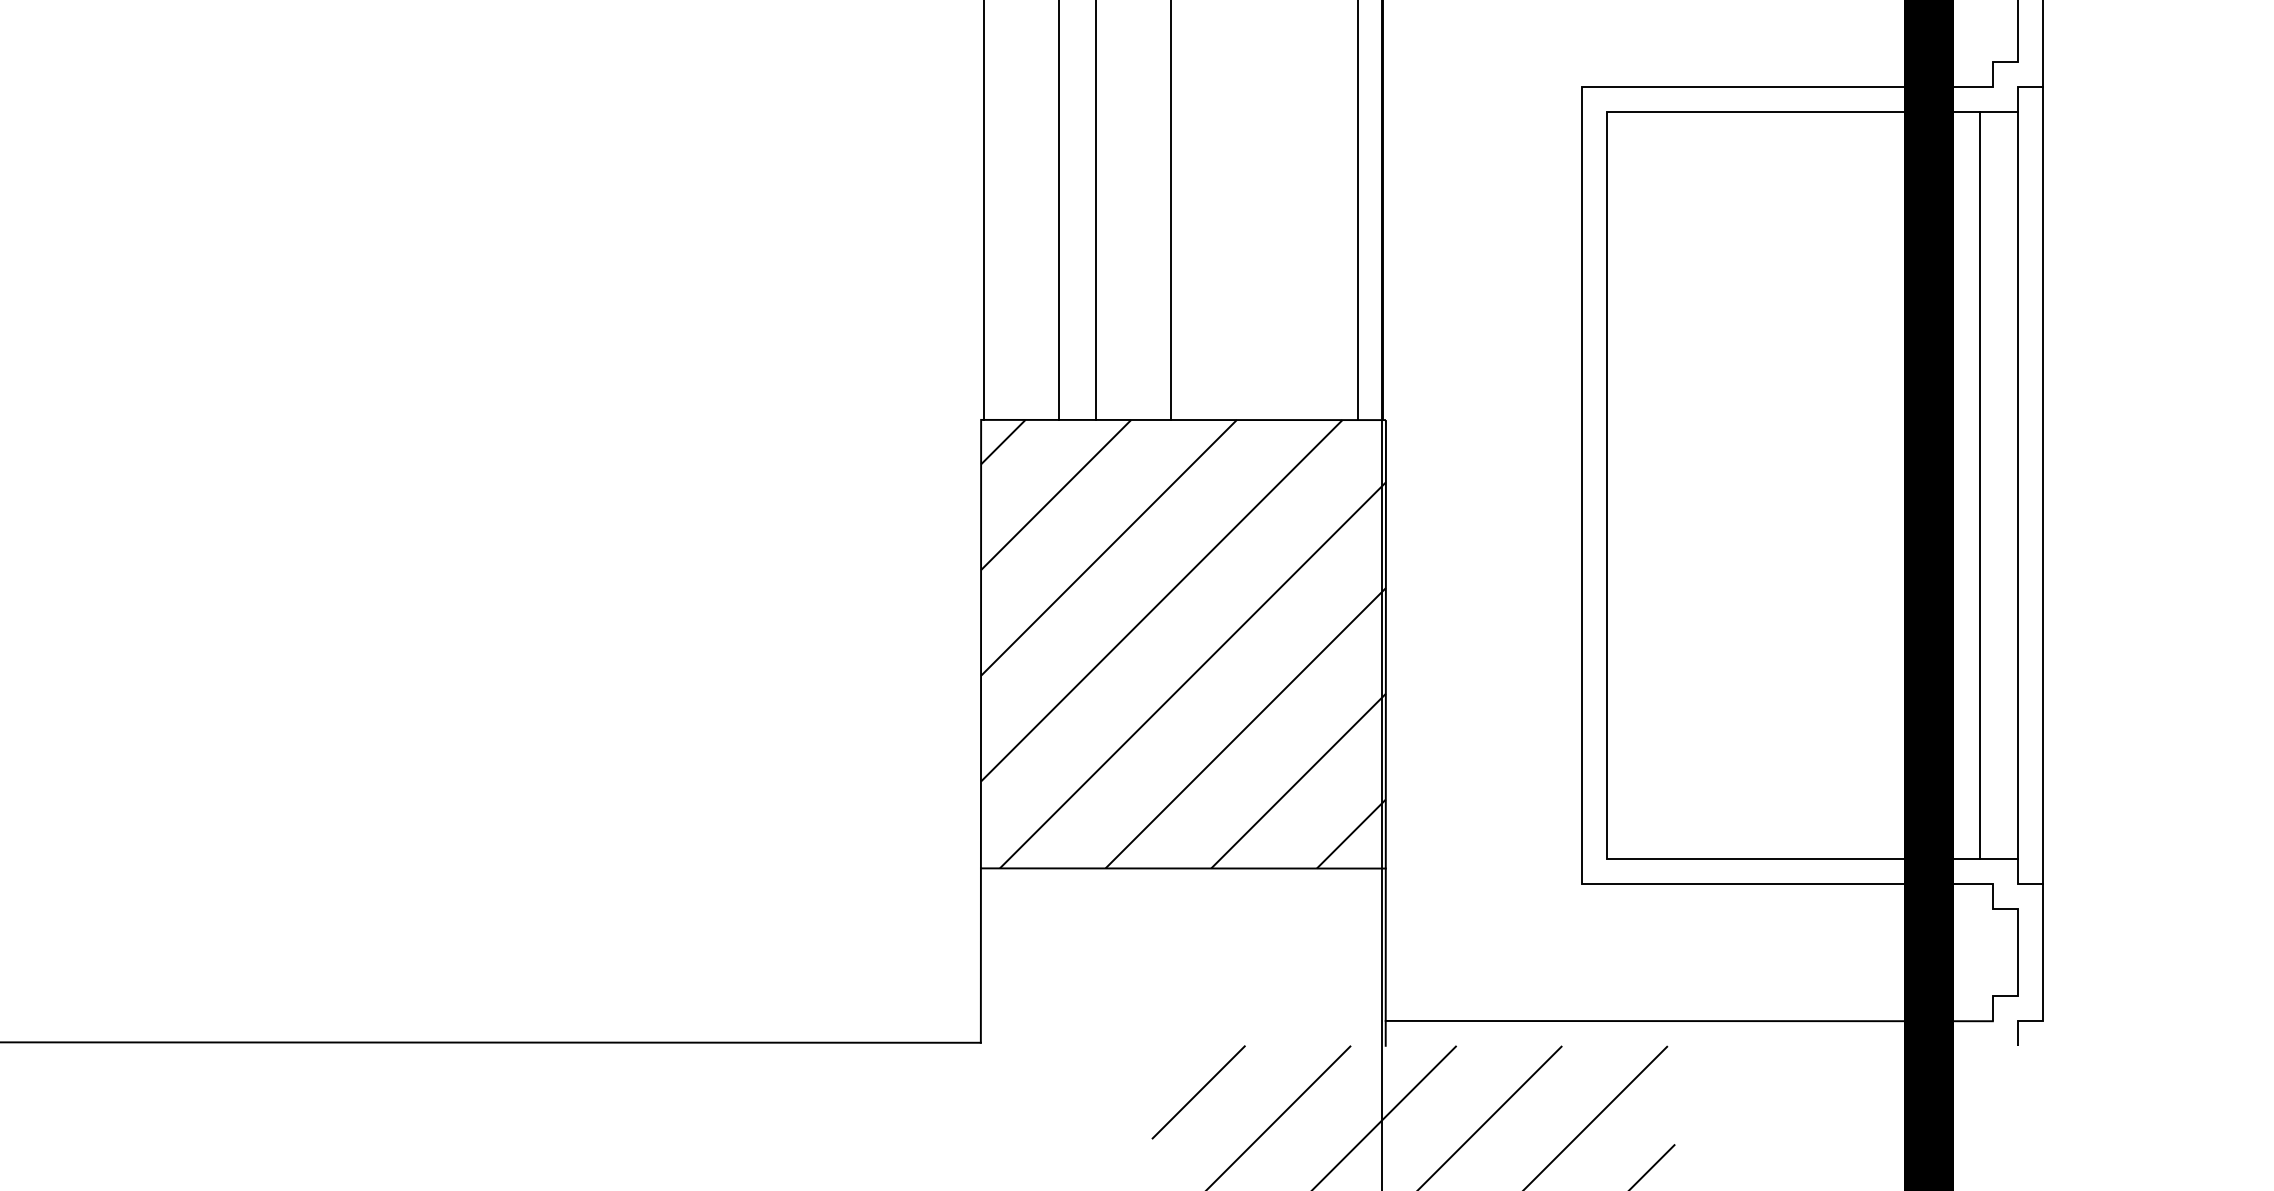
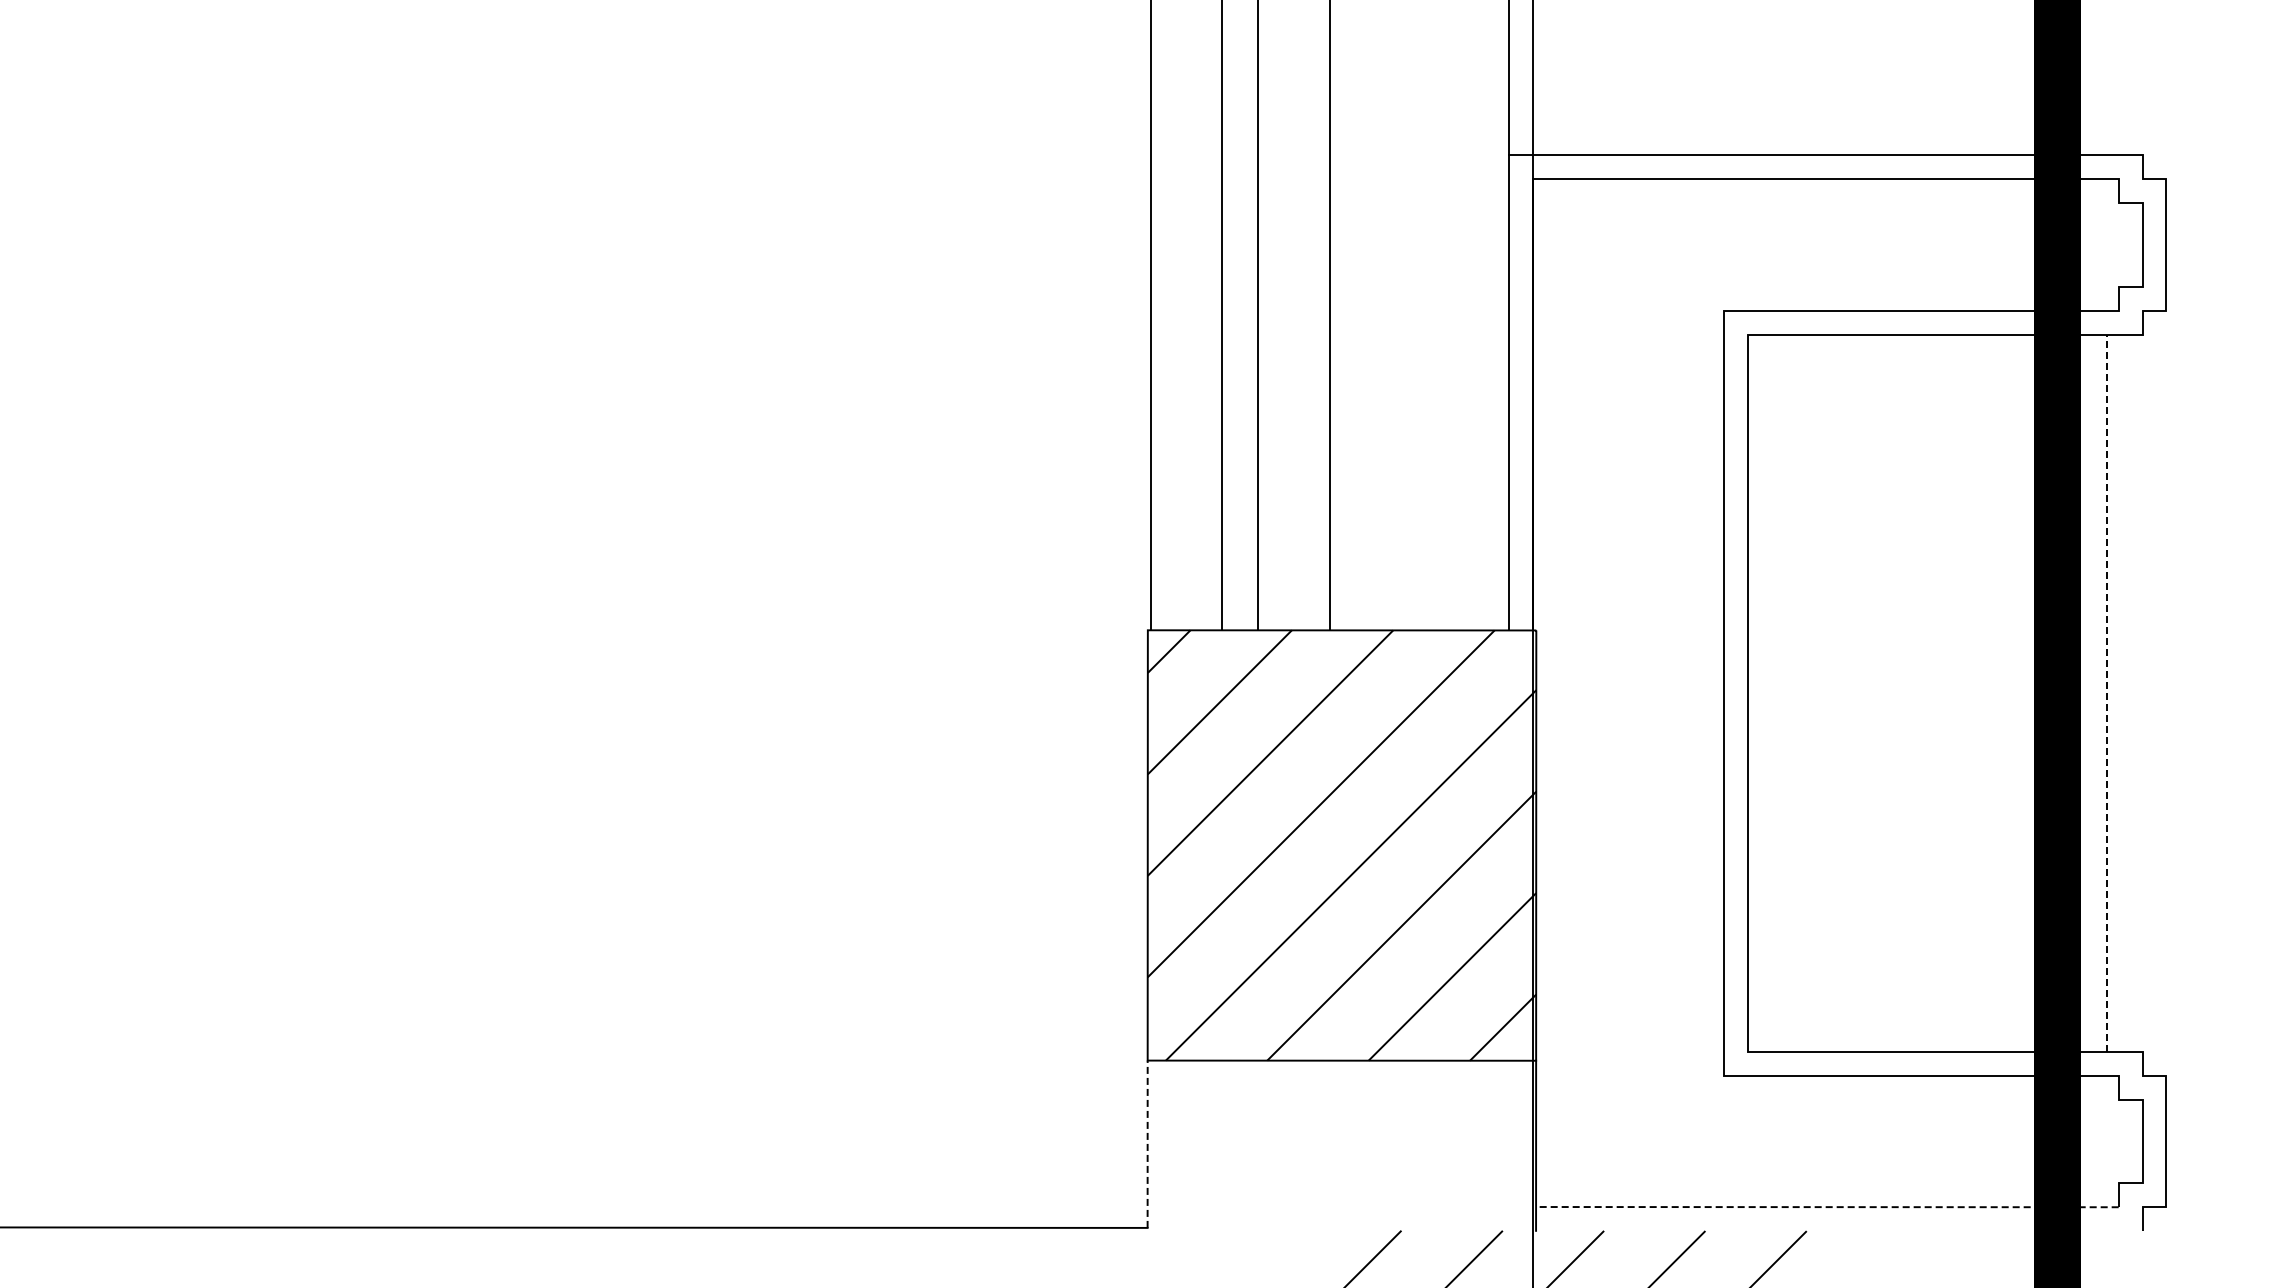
line: (2017, 484) -> (2142, 692), removed
line: (2042, 484) -> (2166, 692), removed
line: (1980, 485) -> (2106, 693), solid -> dashed
line: (980, 955) -> (1147, 1144), solid -> dashed
line: (1688, 1021) -> (1826, 1207), solid -> dashed

